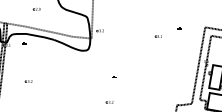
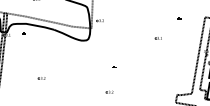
part: (157, 36) -> (157, 38), moved
part: (28, 81) -> (41, 78), moved

